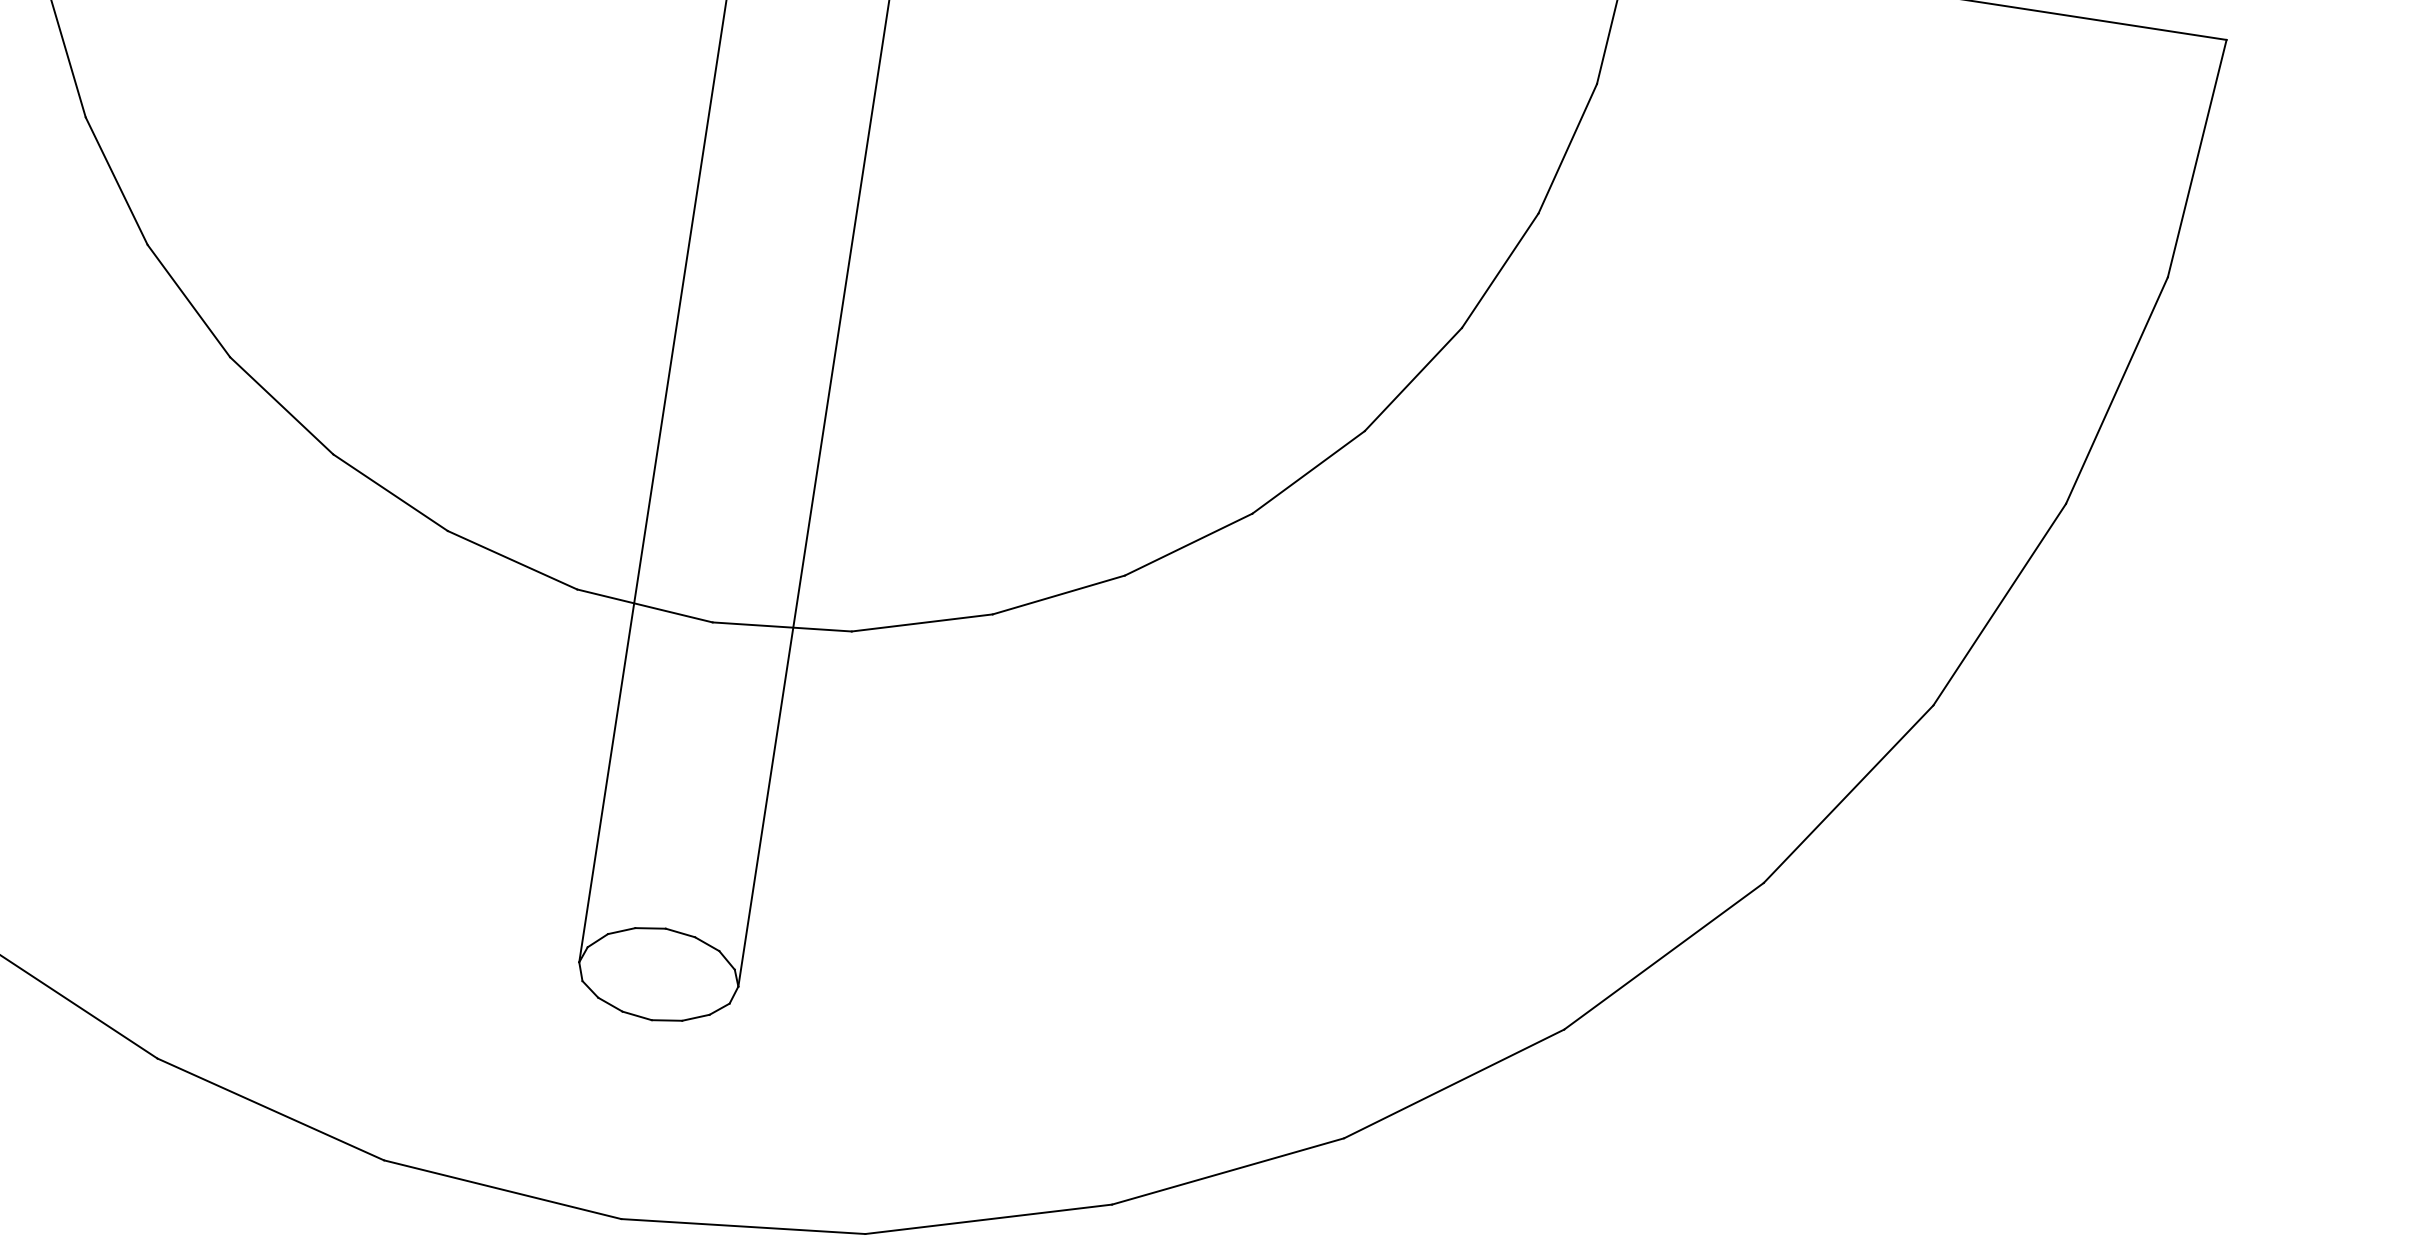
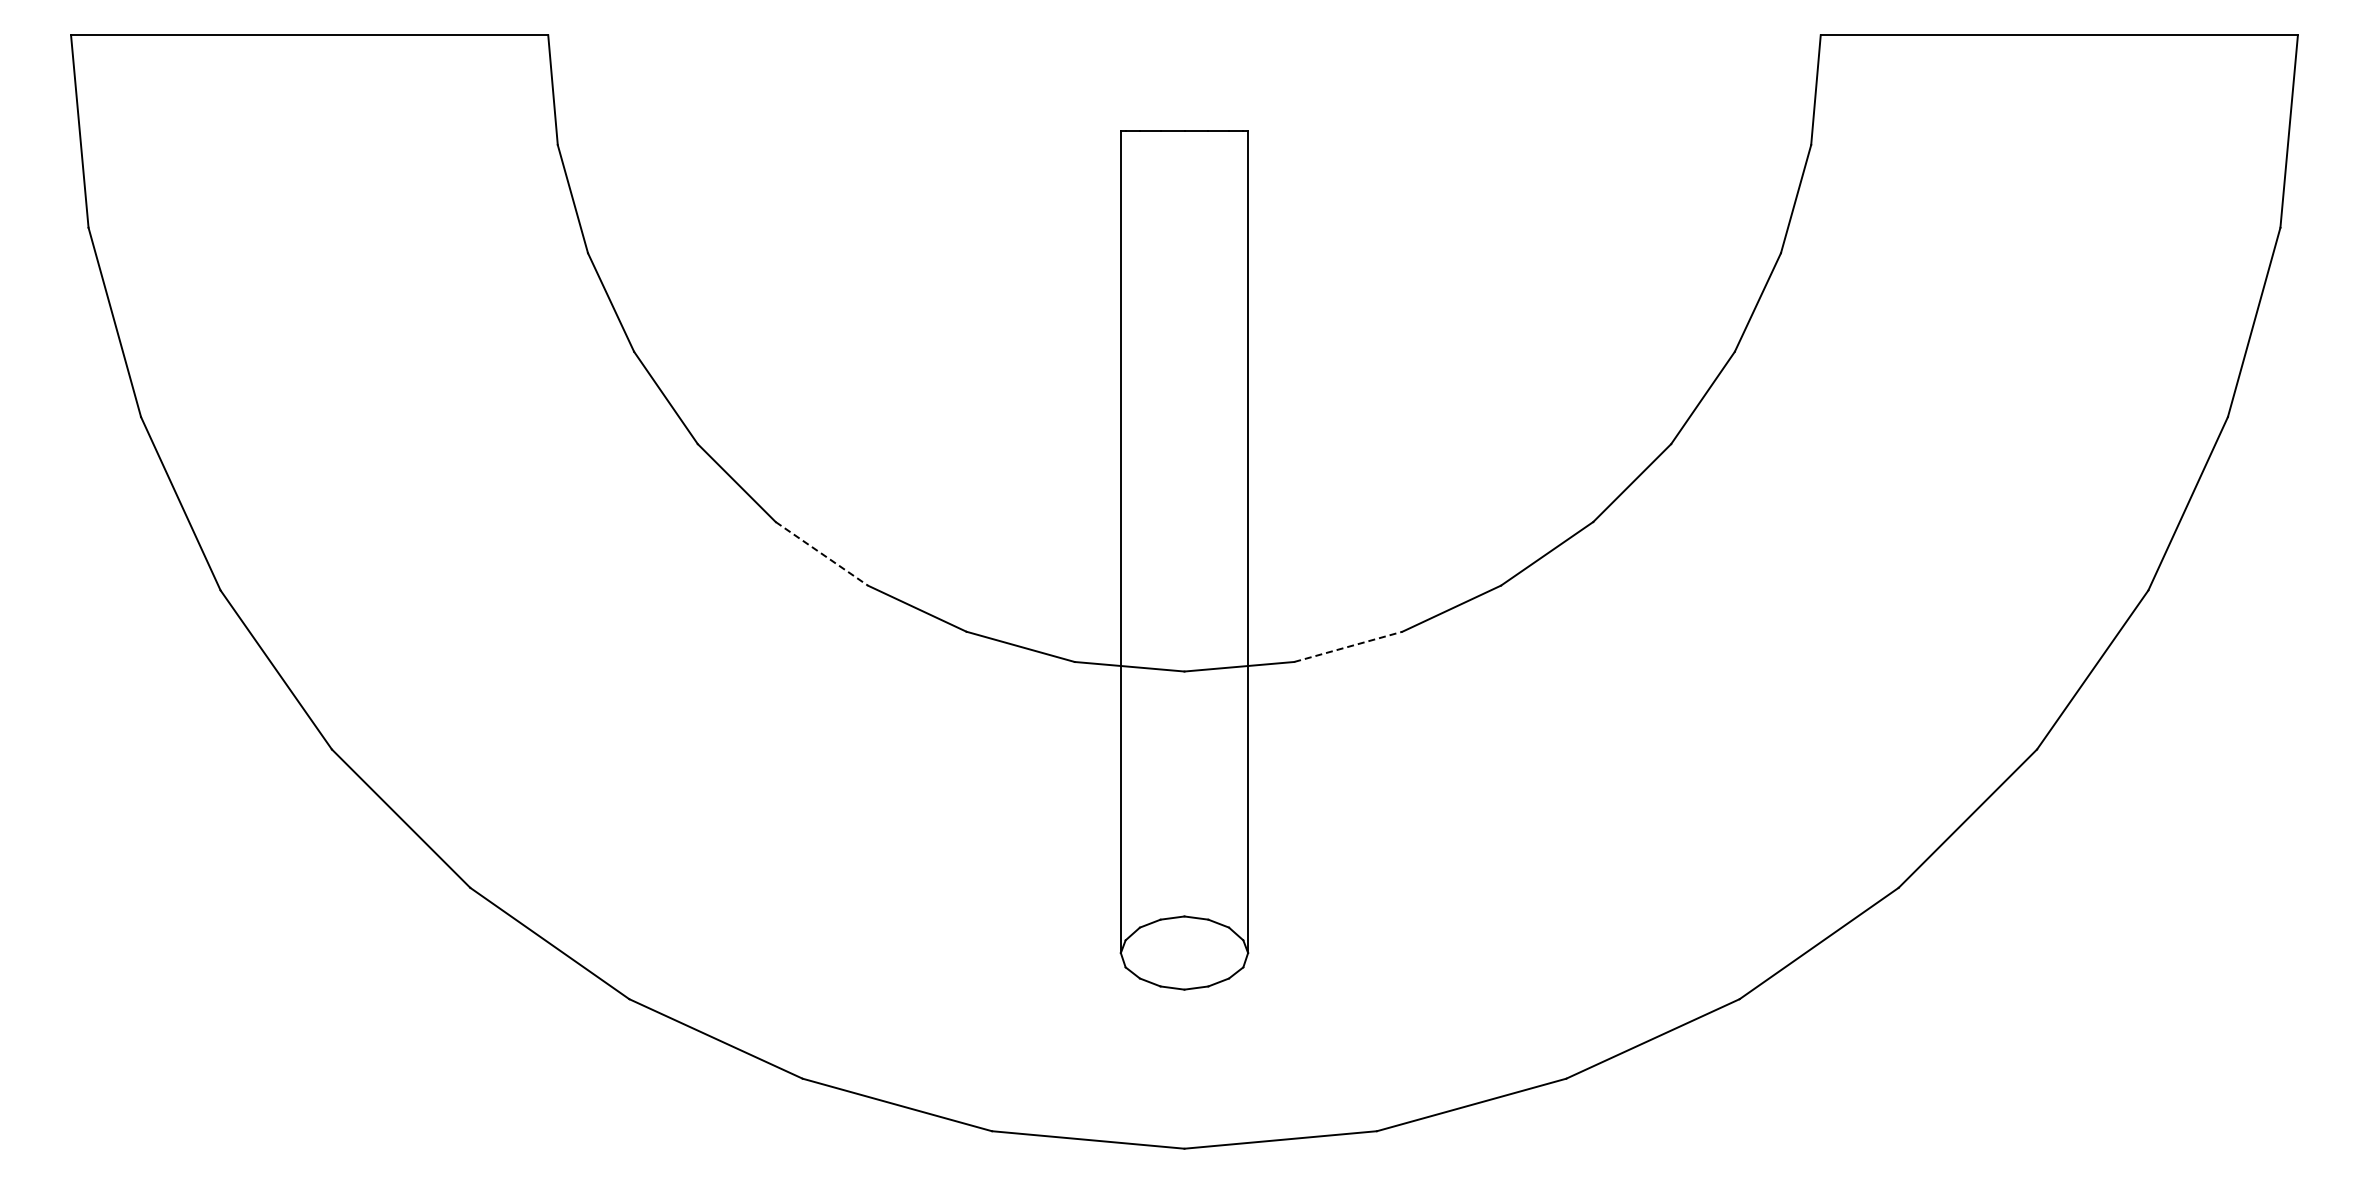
line: (282, 406) -> (822, 554), solid -> dashed
line: (922, 622) -> (1348, 646), solid -> dashed

